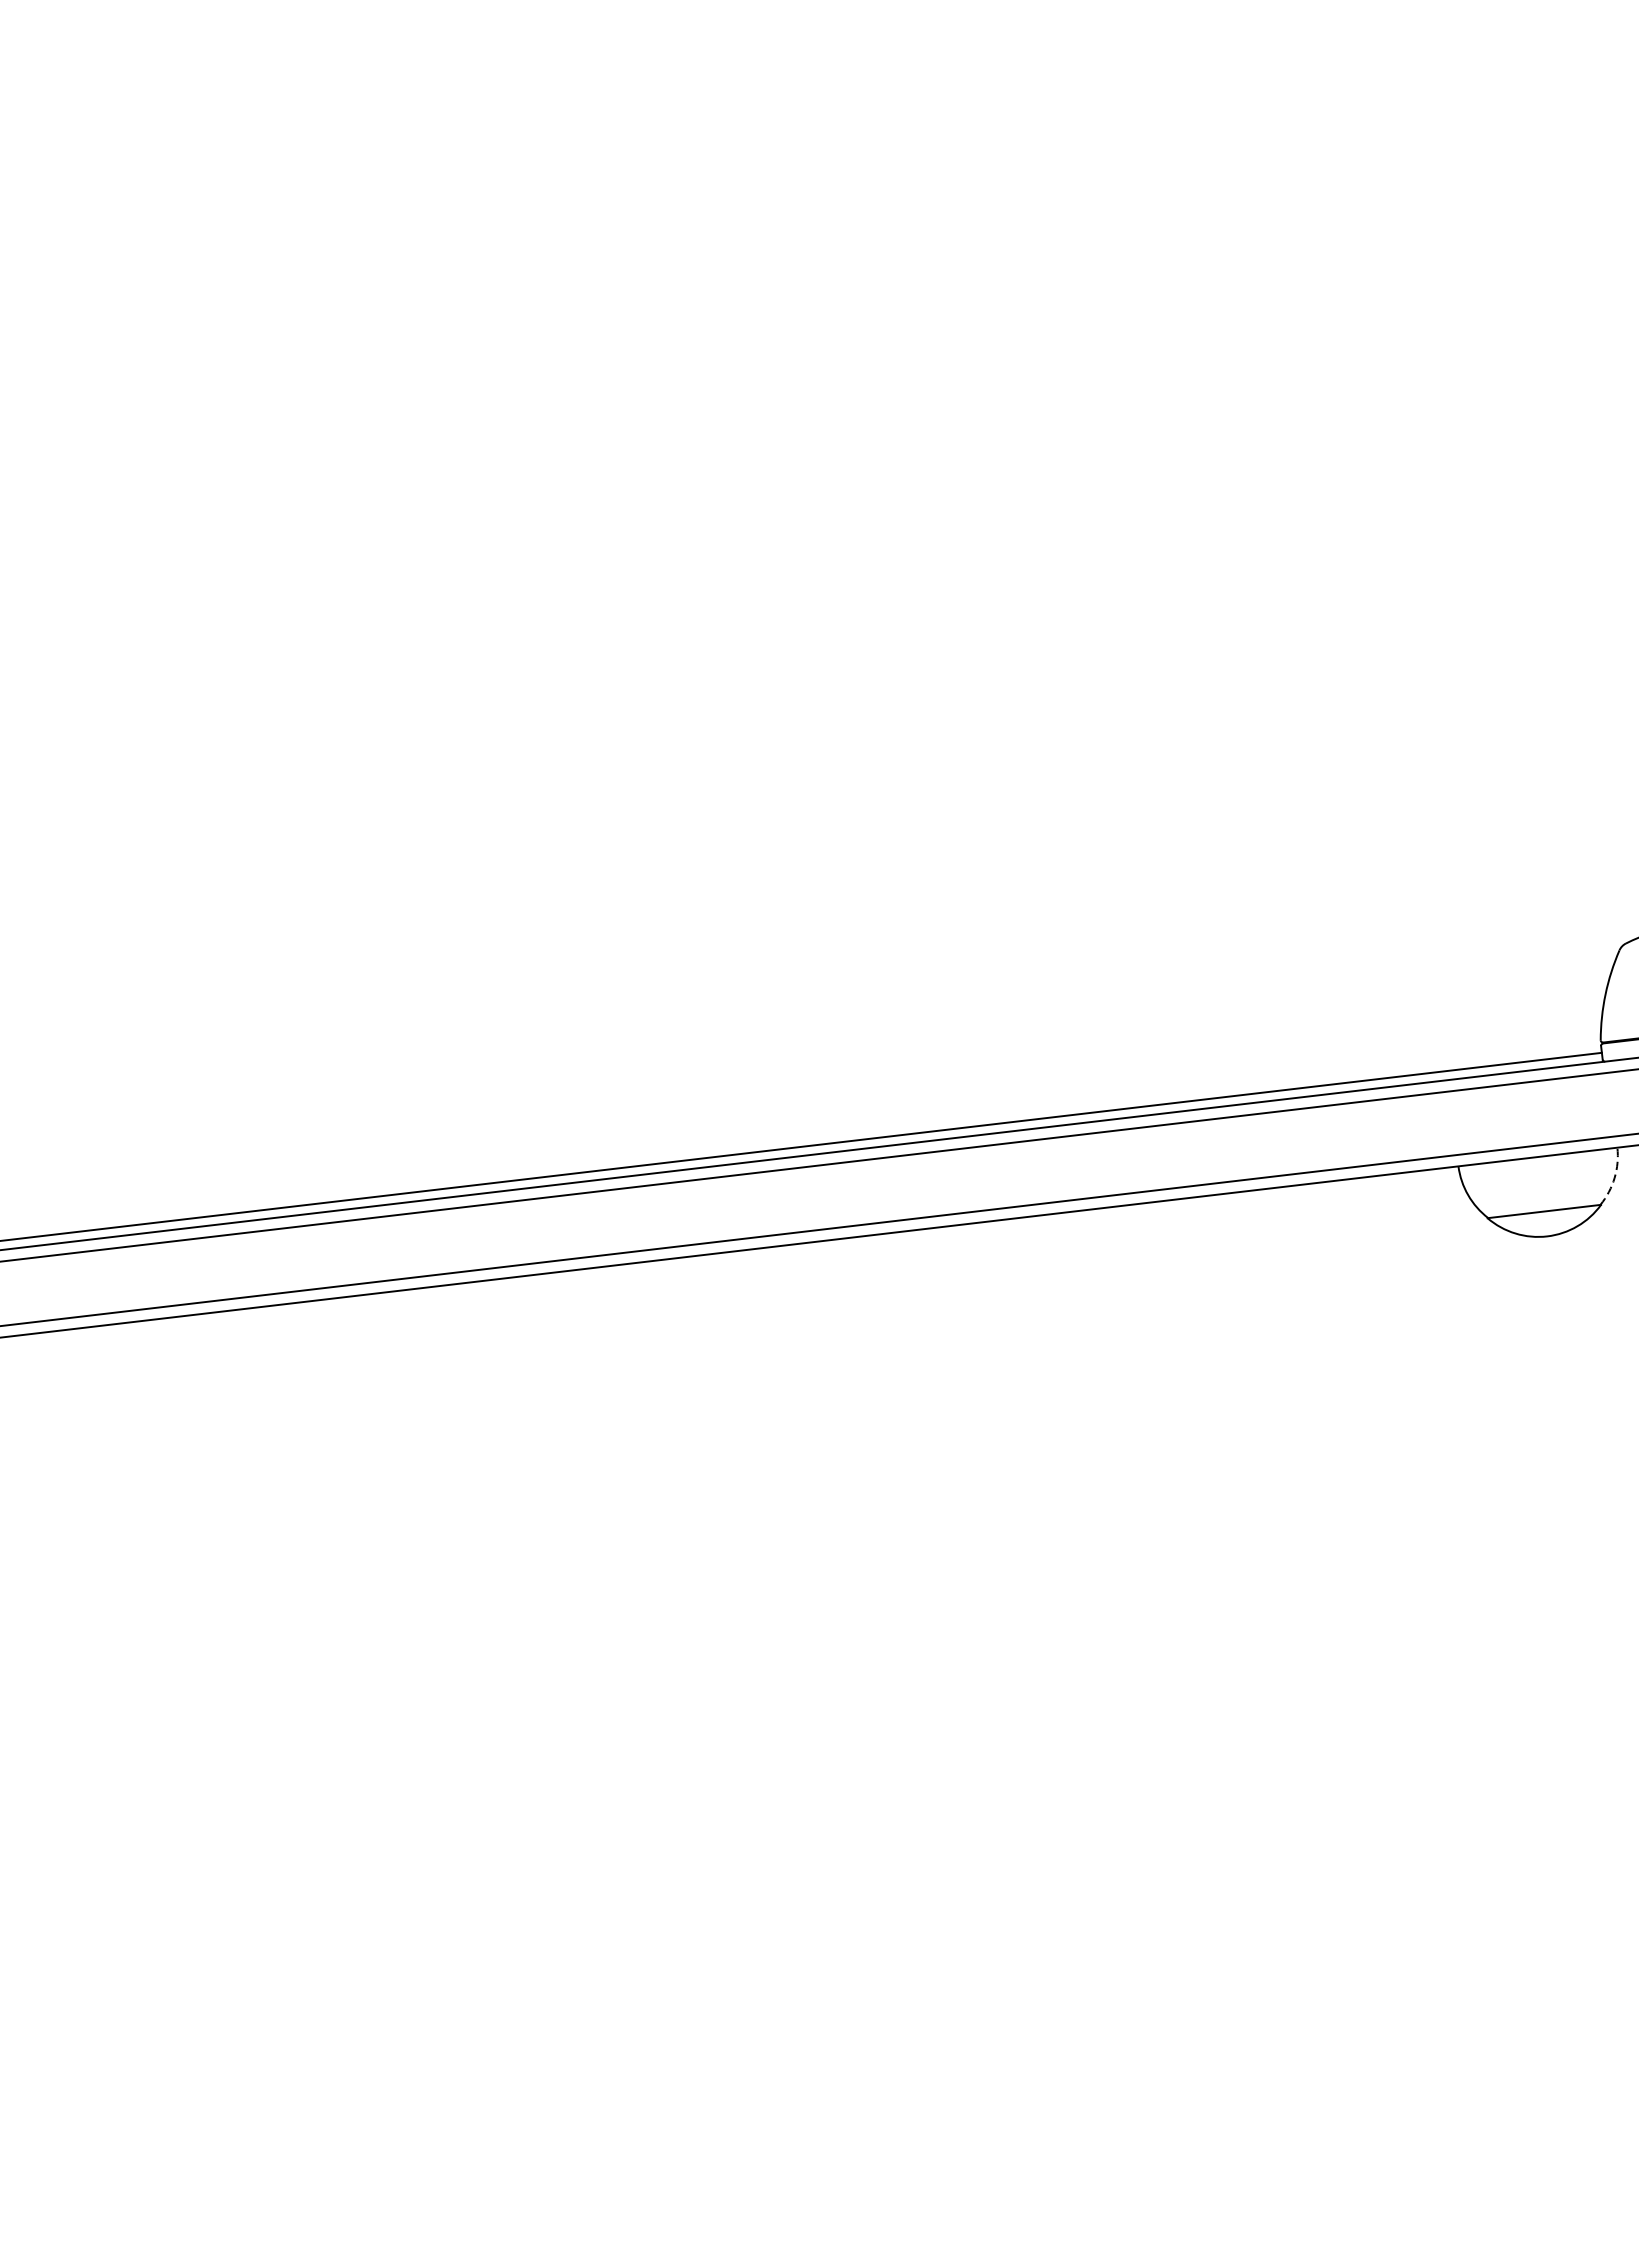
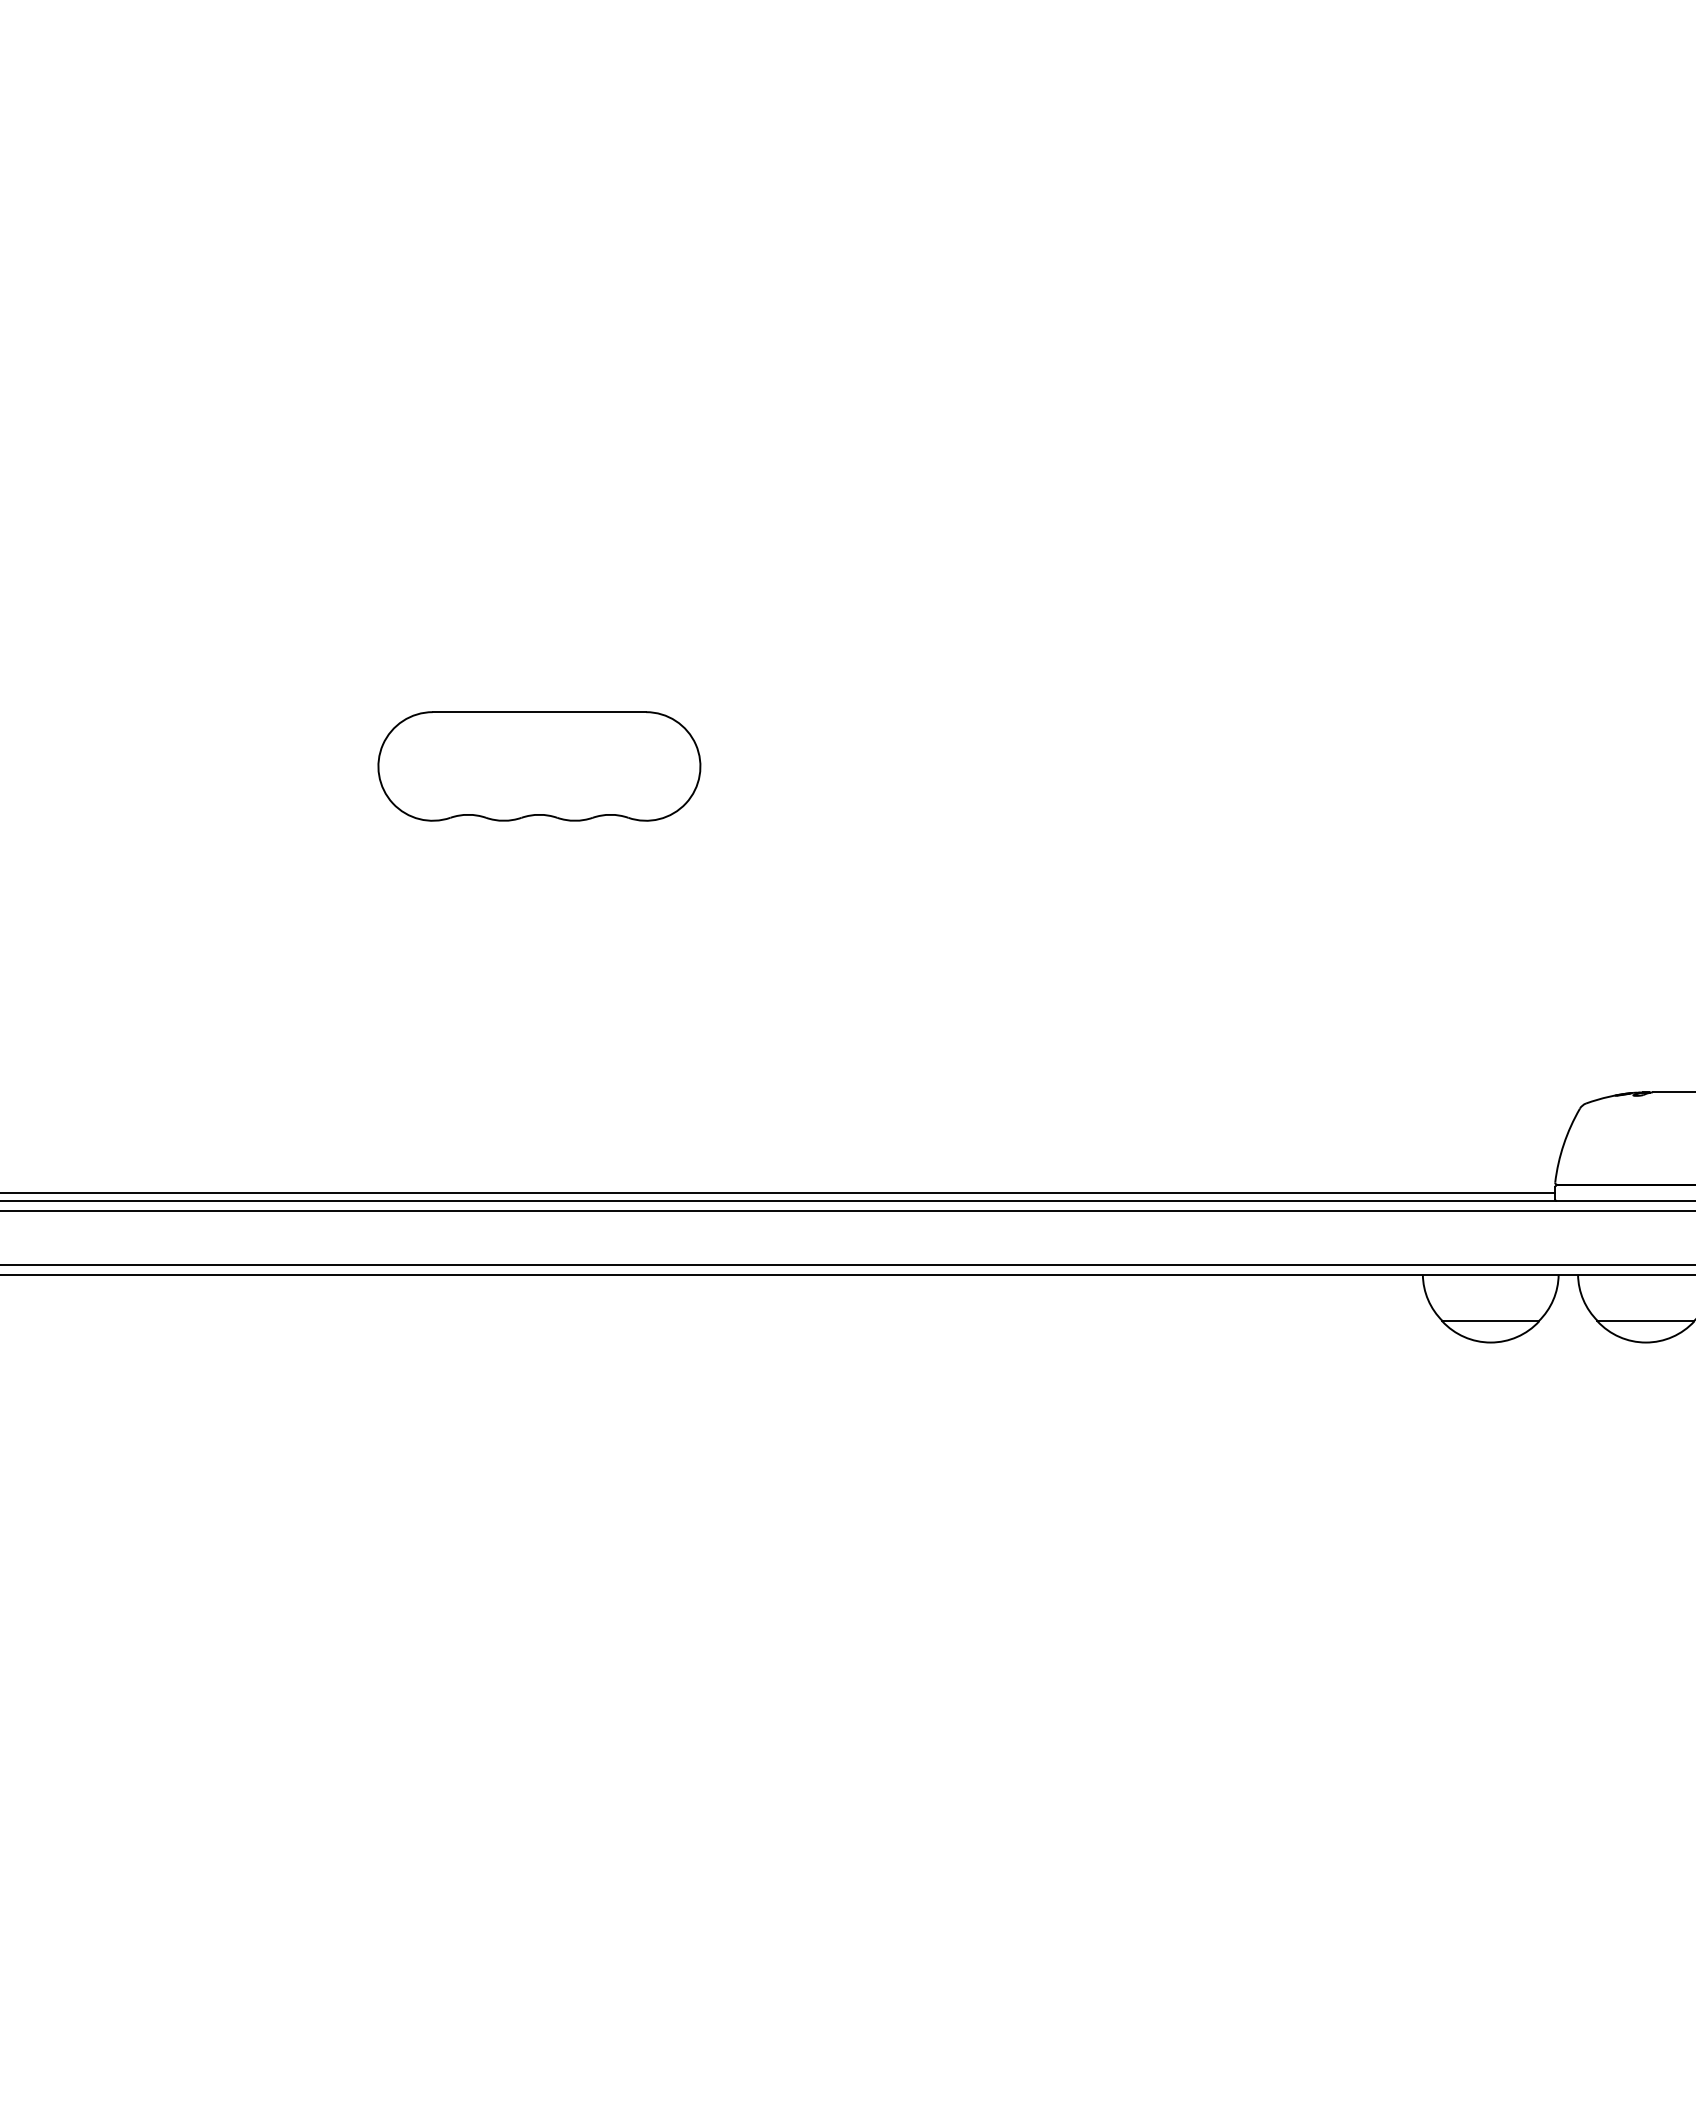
part: (354, 692) -> (539, 766), added
arc: (1614, 1178) -> (1553, 1300), dashed -> solid

